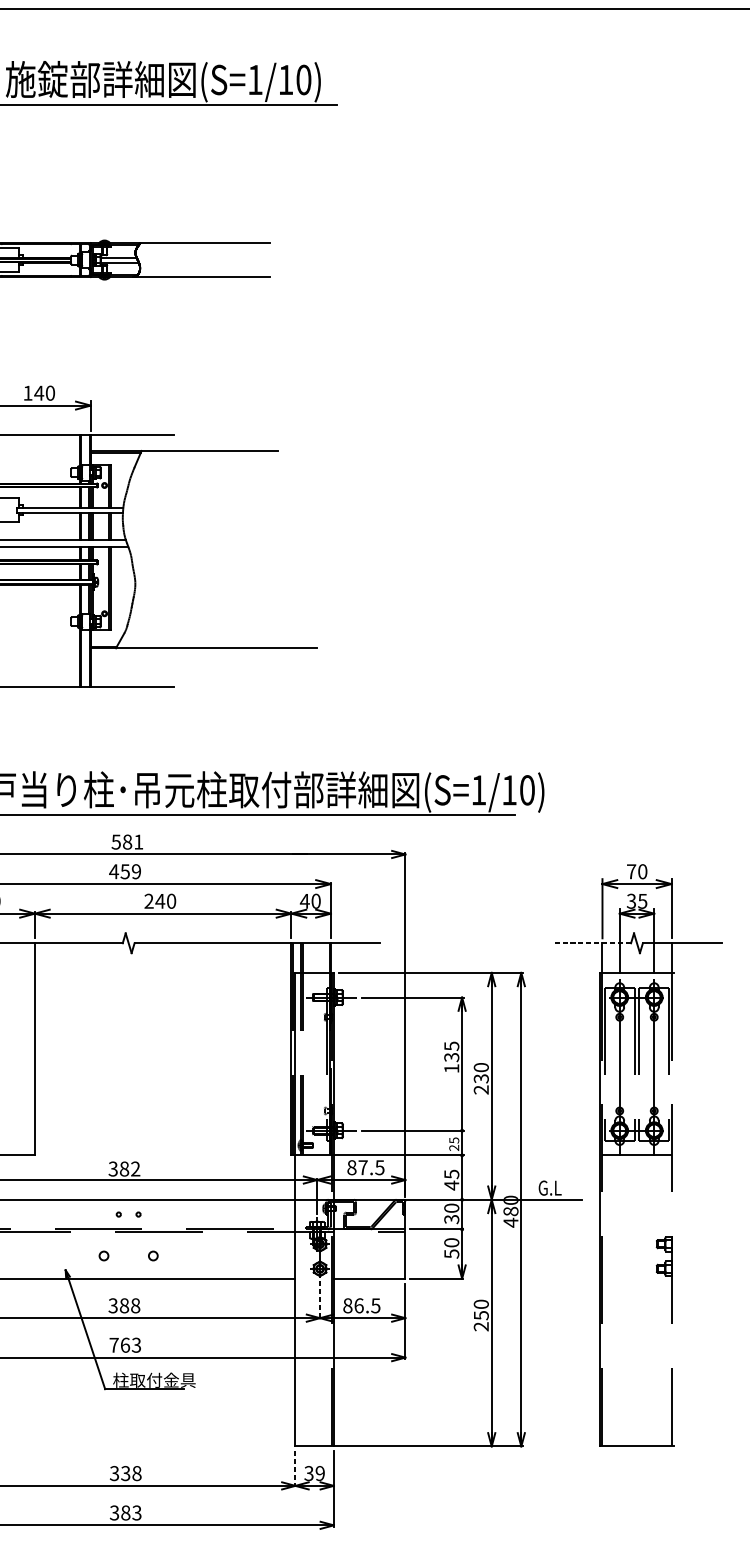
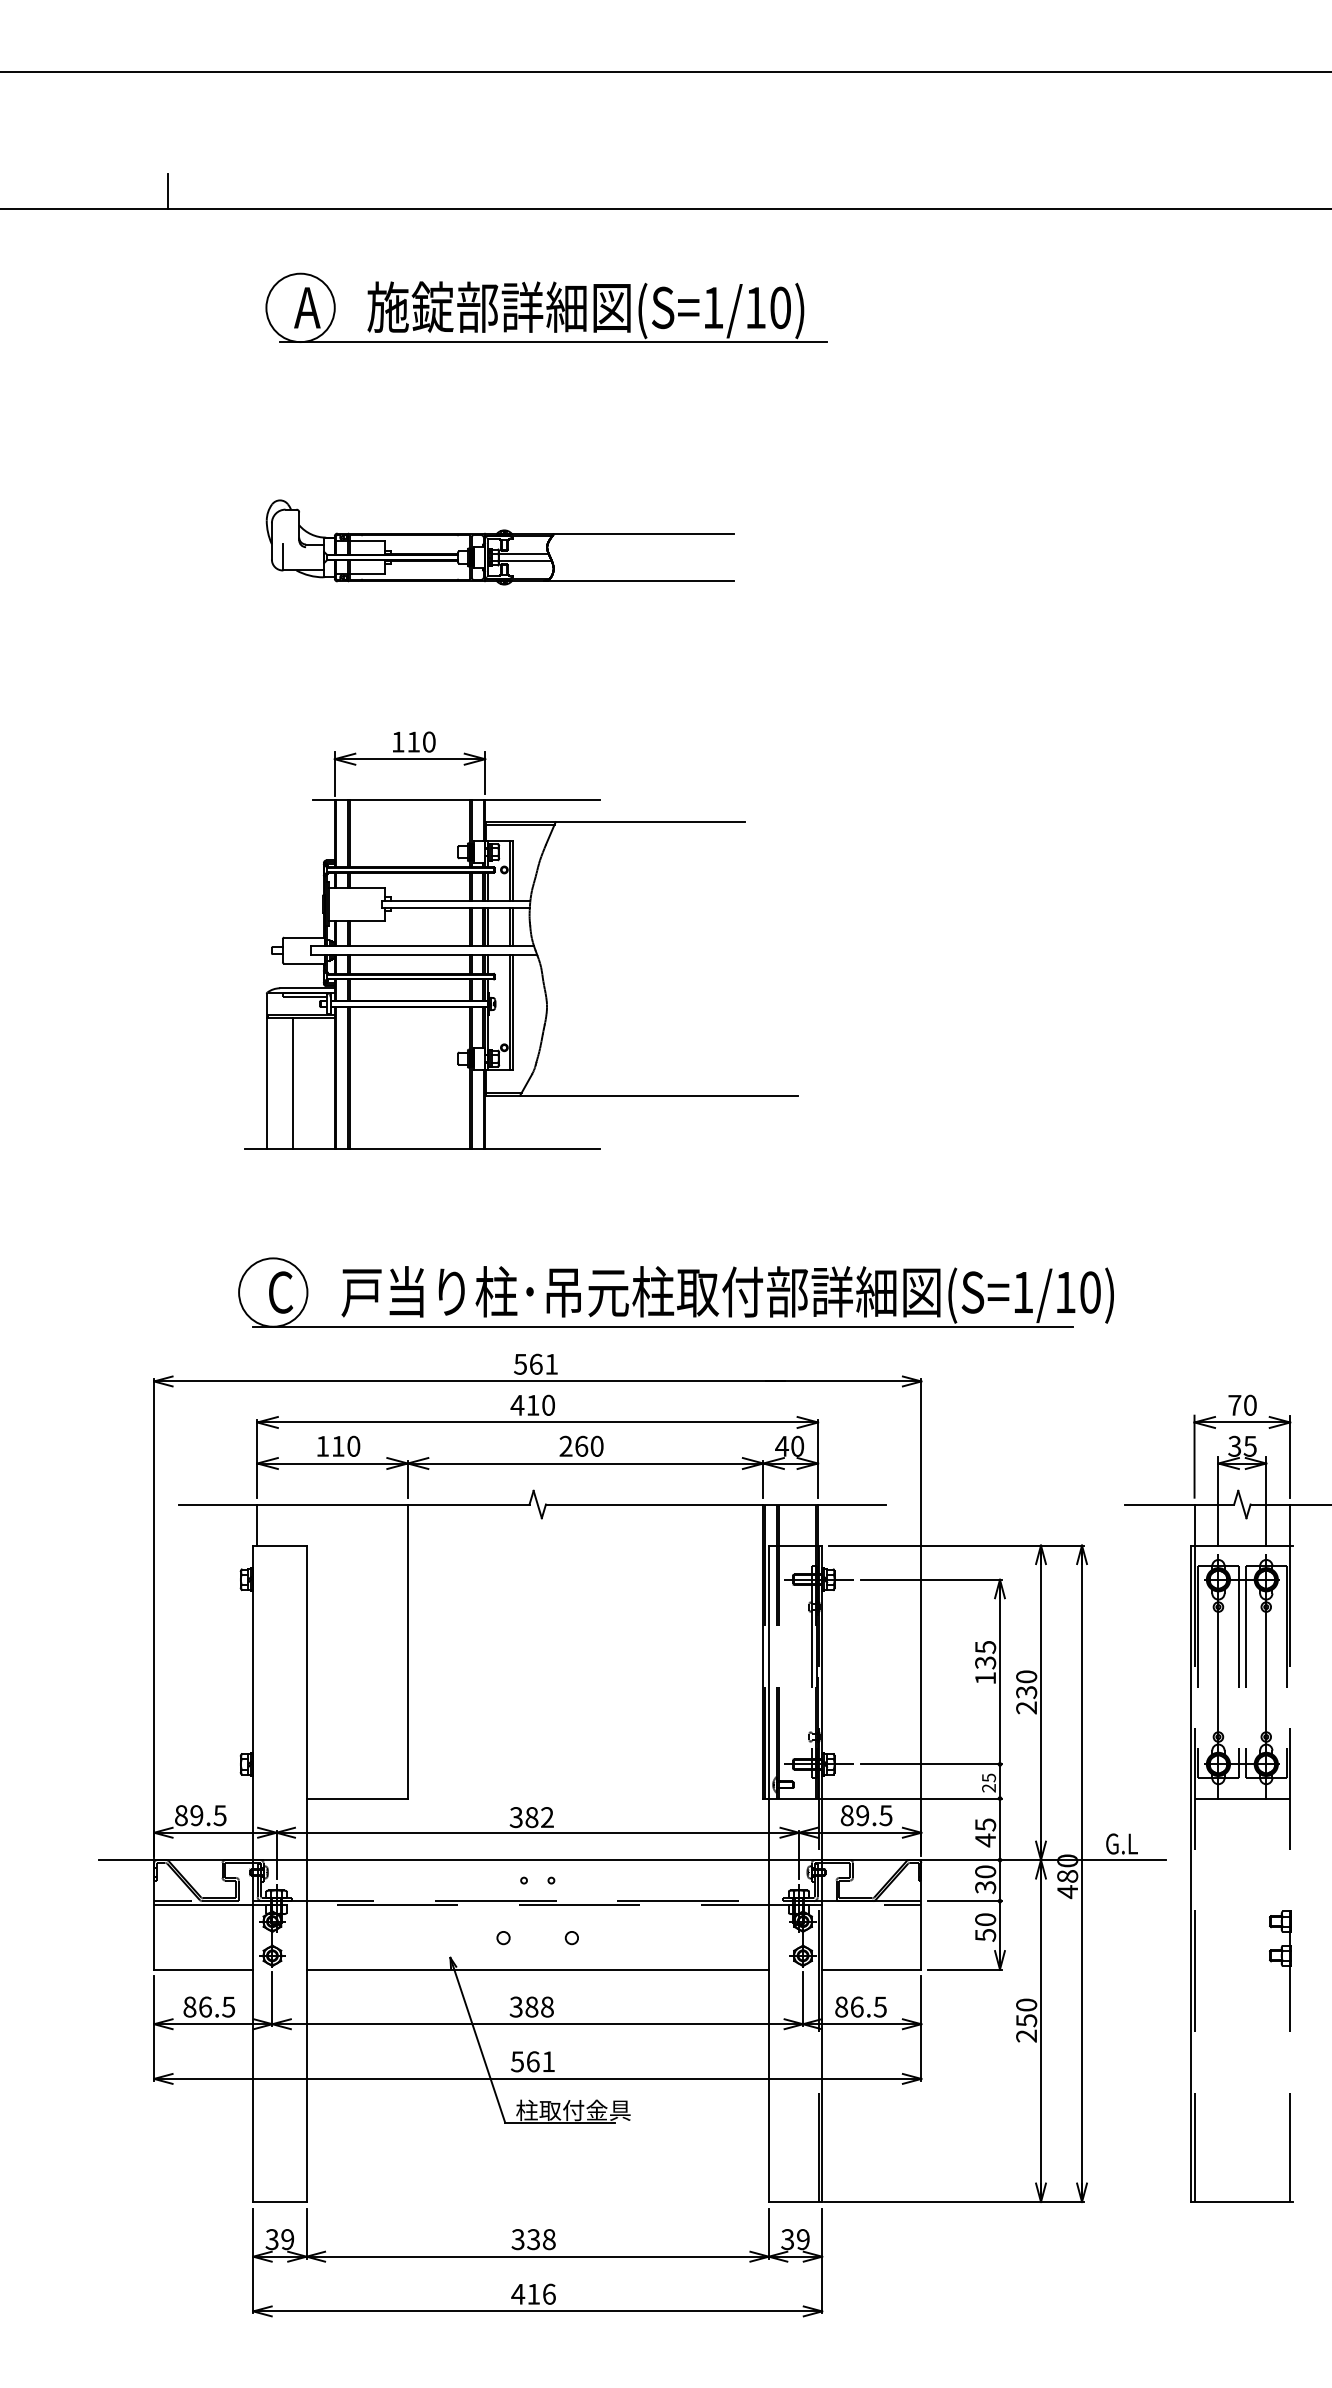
text: (39, 392) -> (413, 741), 140 -> 110
text: (127, 841) -> (535, 1363), 581 -> 561
text: (130, 871) -> (540, 1405), 459 -> 410
text: (160, 900) -> (581, 1445), 240 -> 260
line: (591, 943) -> (1179, 1504), dashed -> solid
text: (362, 1167) -> (862, 1815), 87.5 -> 89.5
line: (320, 1300) -> (803, 1999), dashed -> solid
text: (124, 1345) -> (532, 2061), 763 -> 561
line: (295, 1469) -> (768, 2233), dashed -> solid
text: (125, 1512) -> (533, 2293), 383 -> 416

